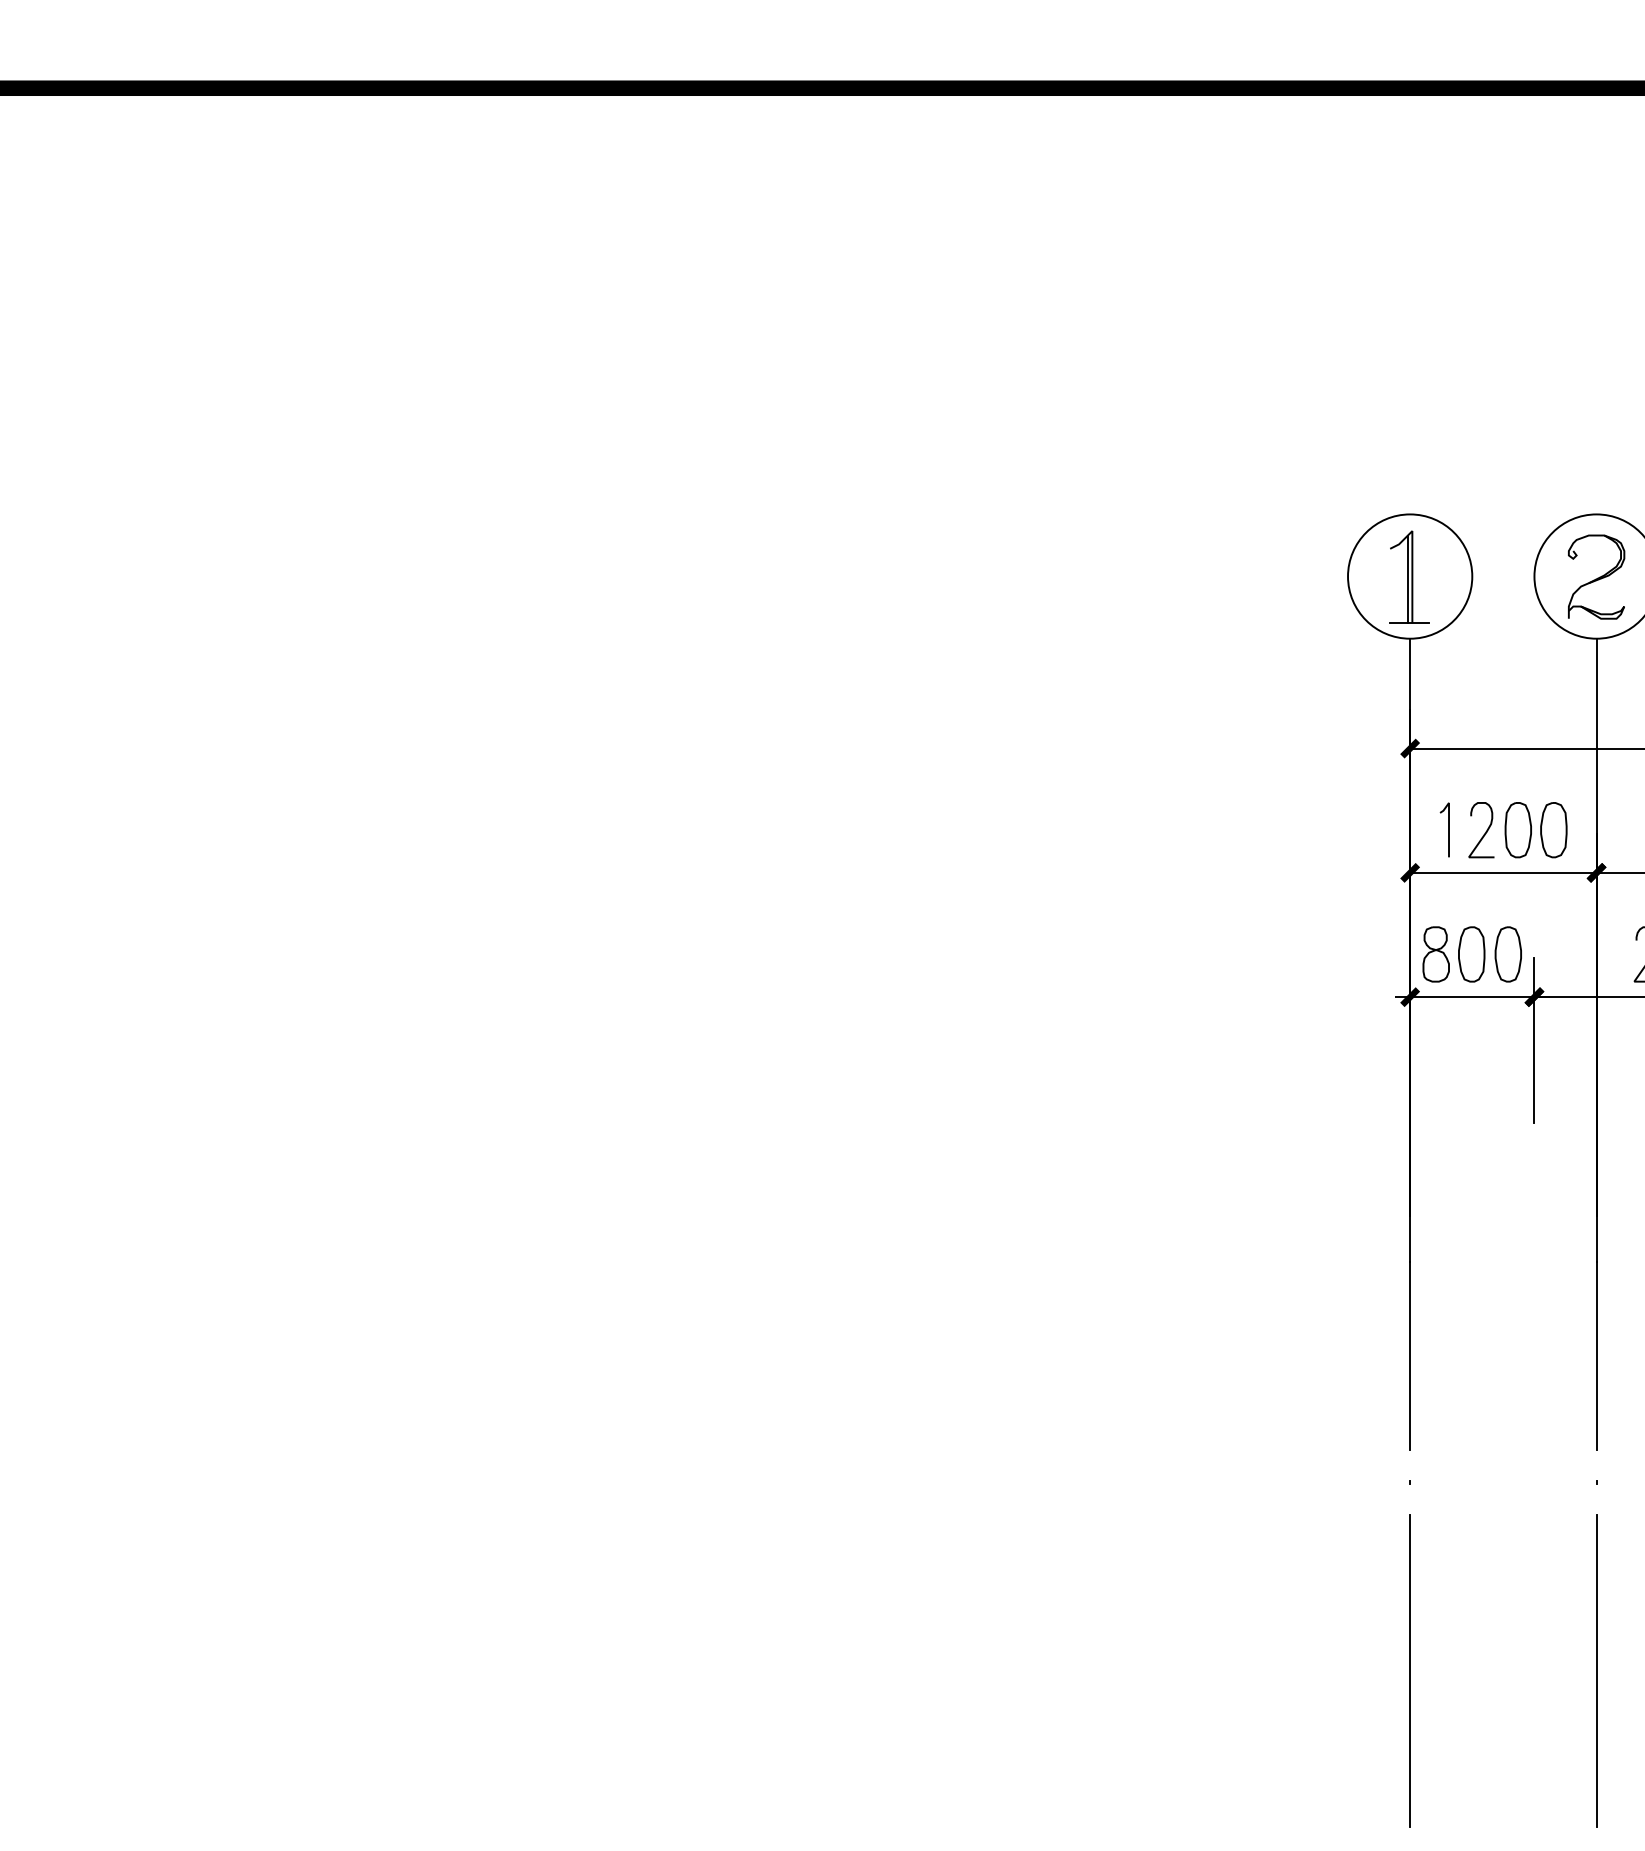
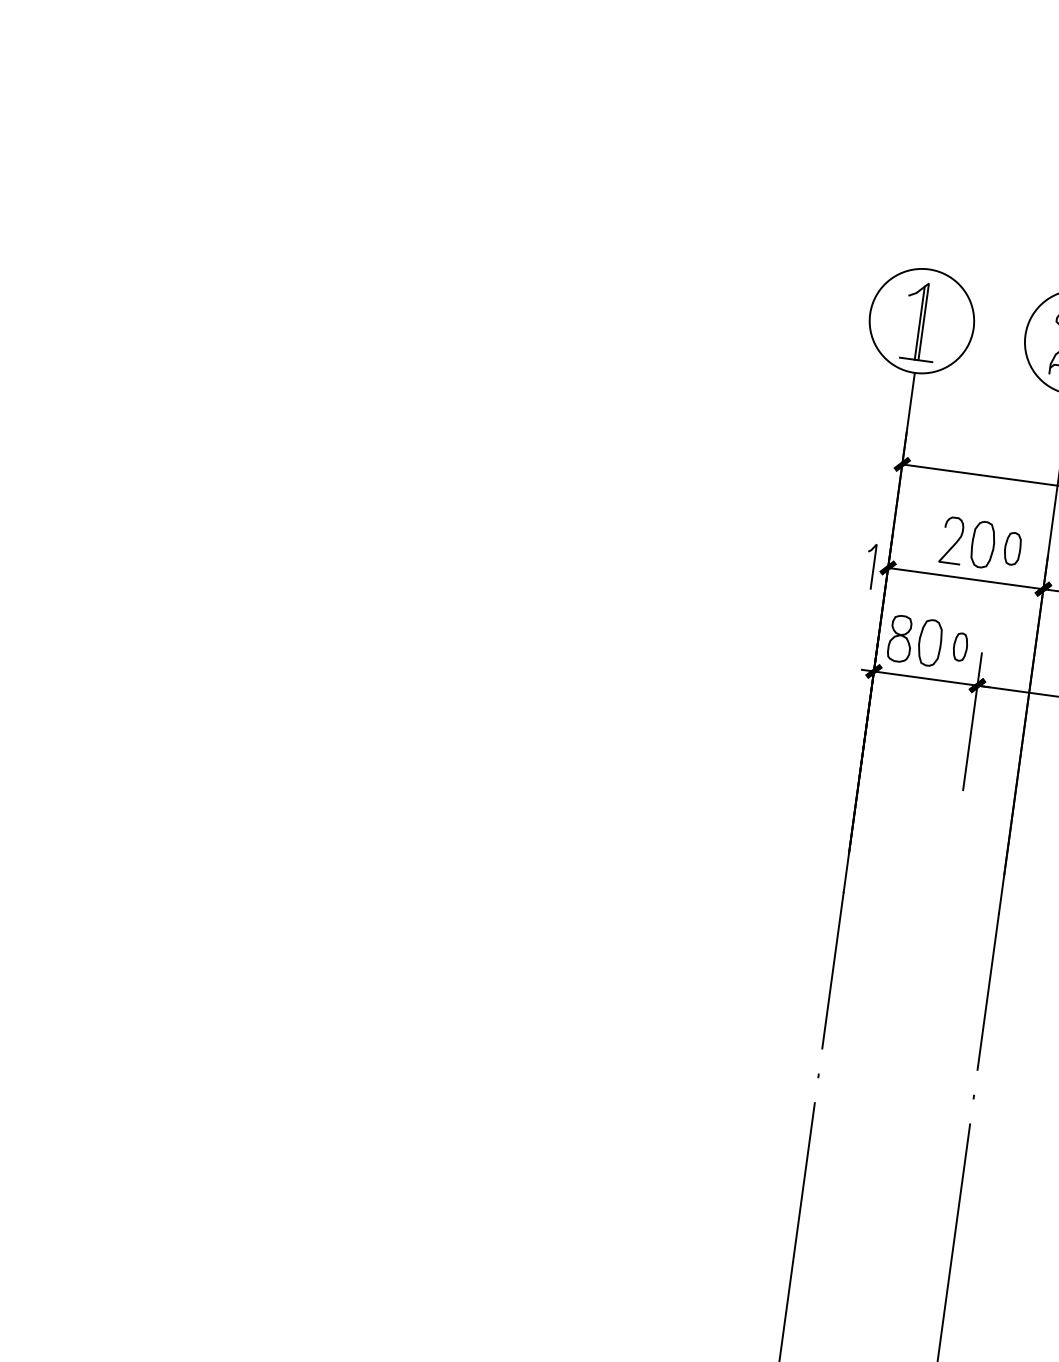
line: (1448, 829) -> (873, 566), moved
part: (1553, 830) -> (1012, 549), size x0.7
part: (1507, 954) -> (959, 647), size x0.6

